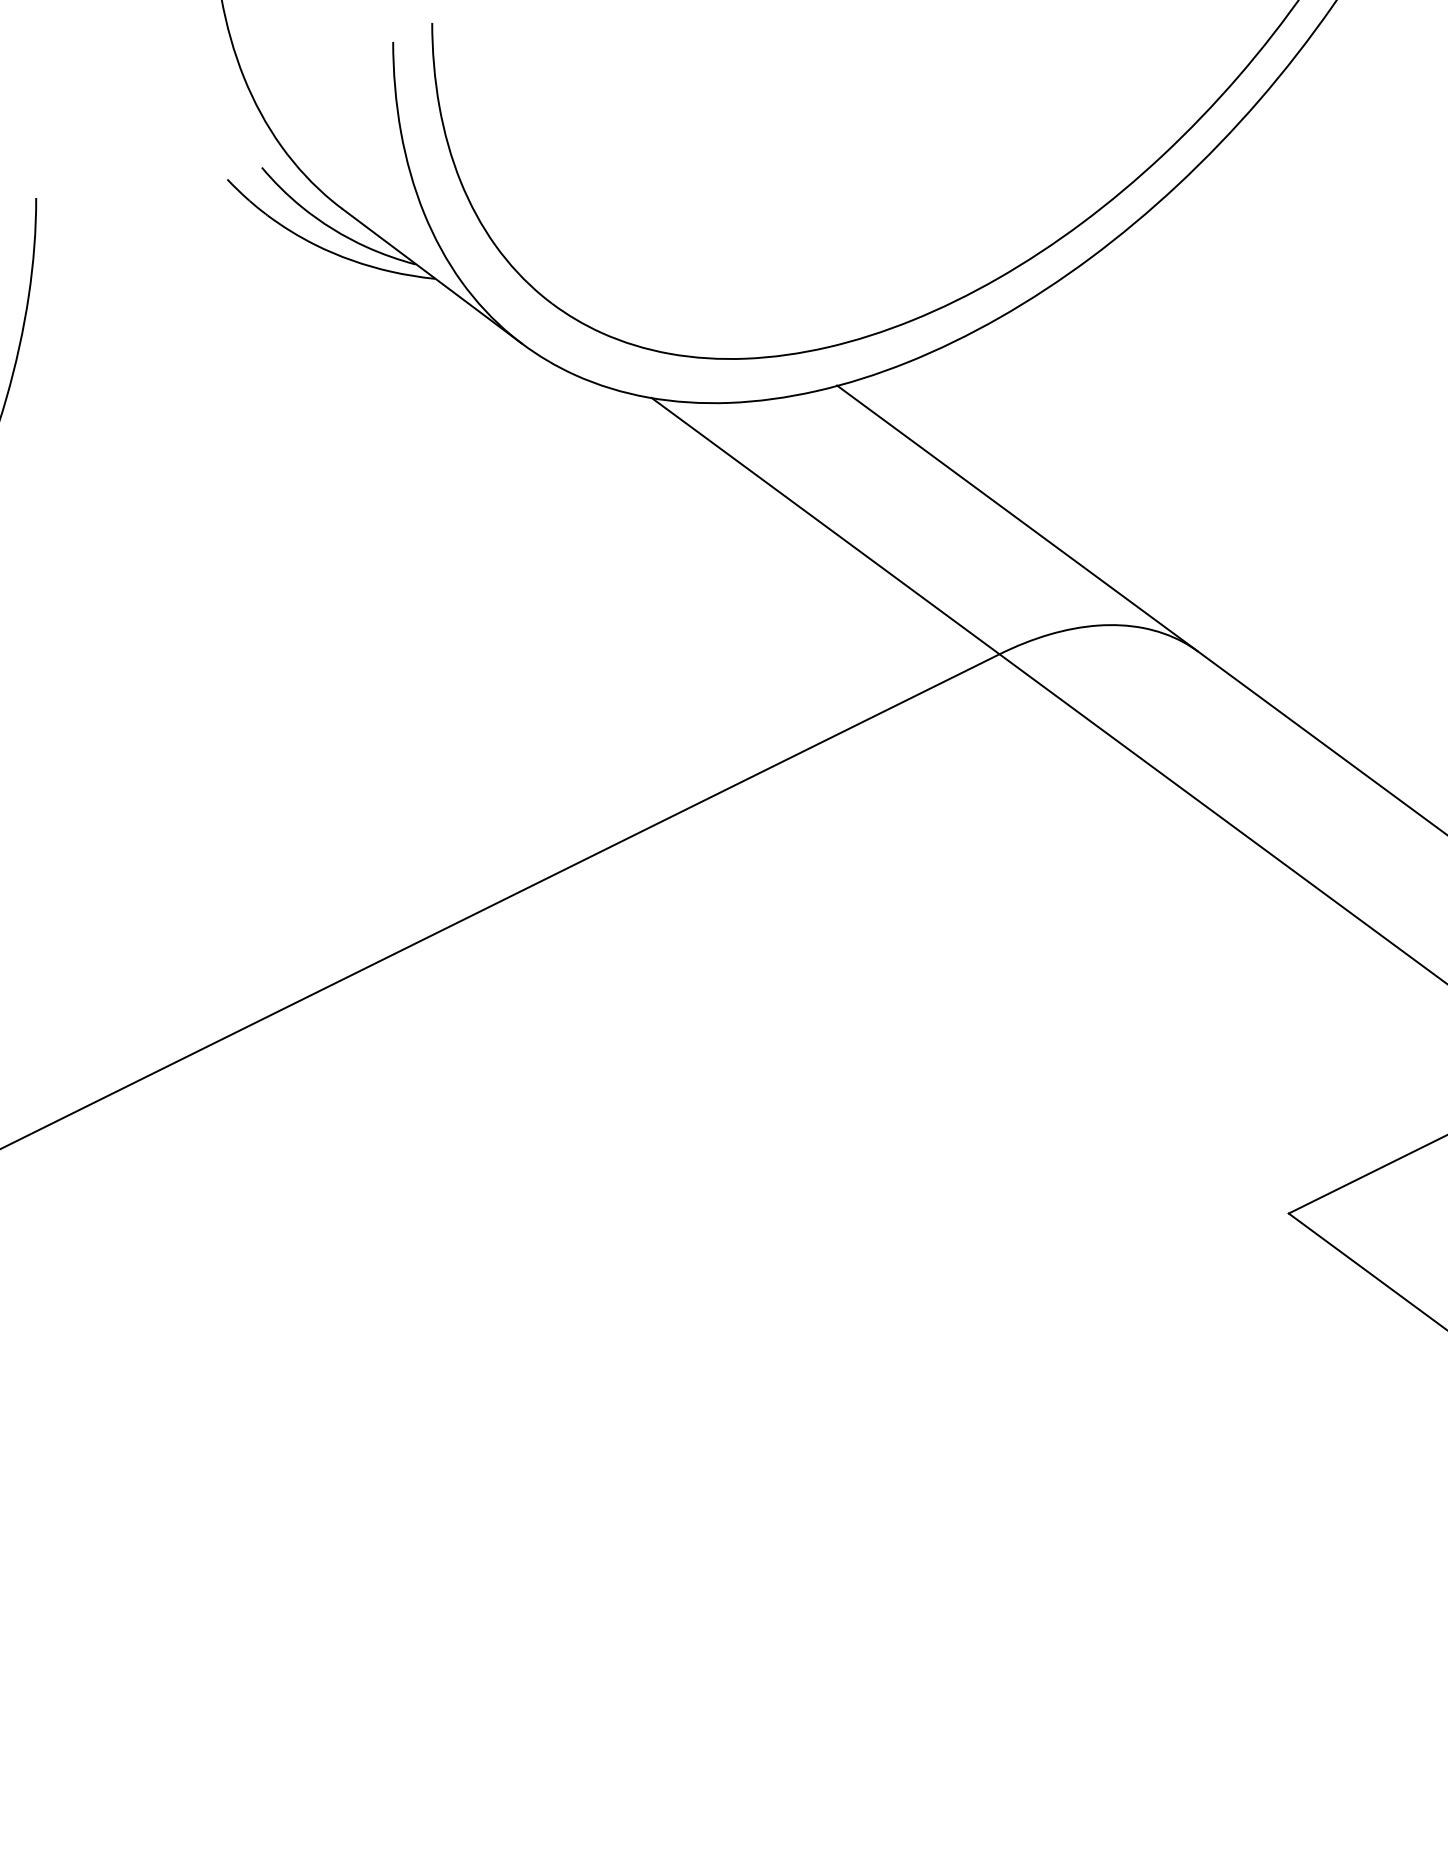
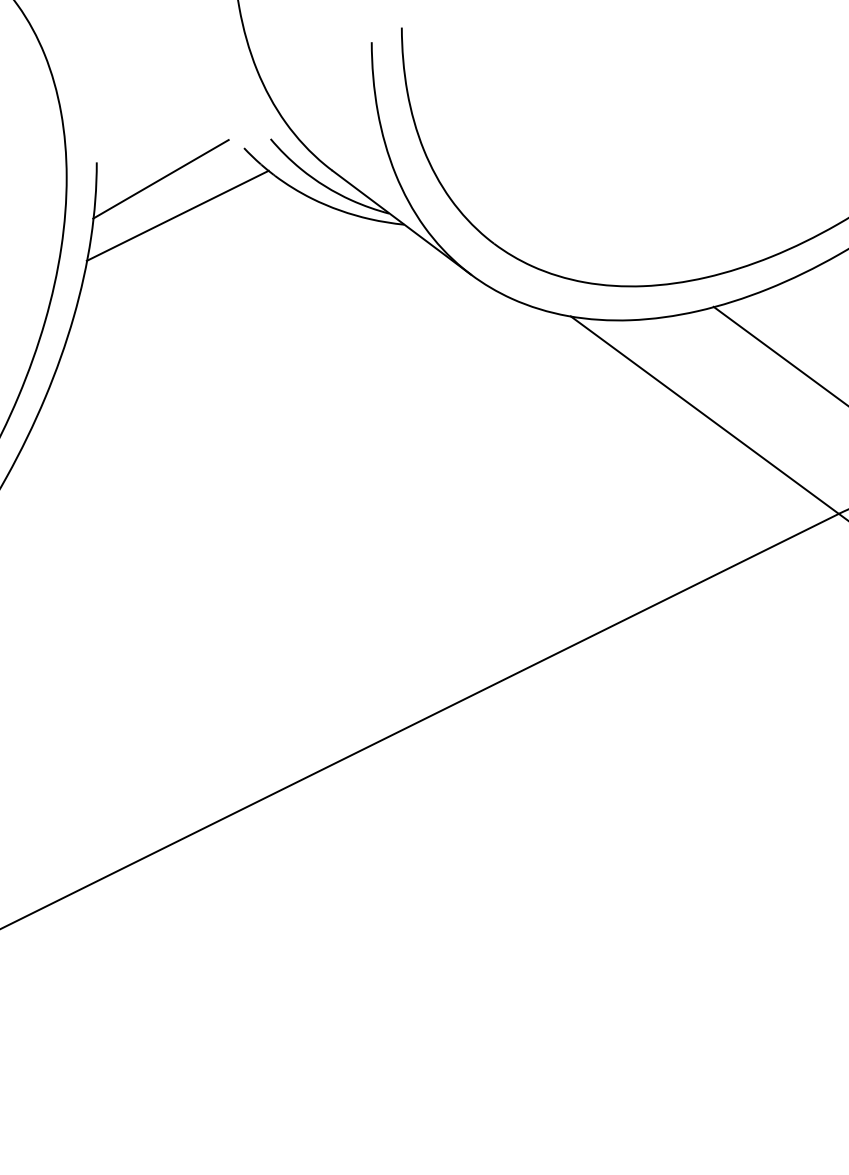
line: (119, 219) -> (160, 178), added
line: (141, 266) -> (177, 215), added

